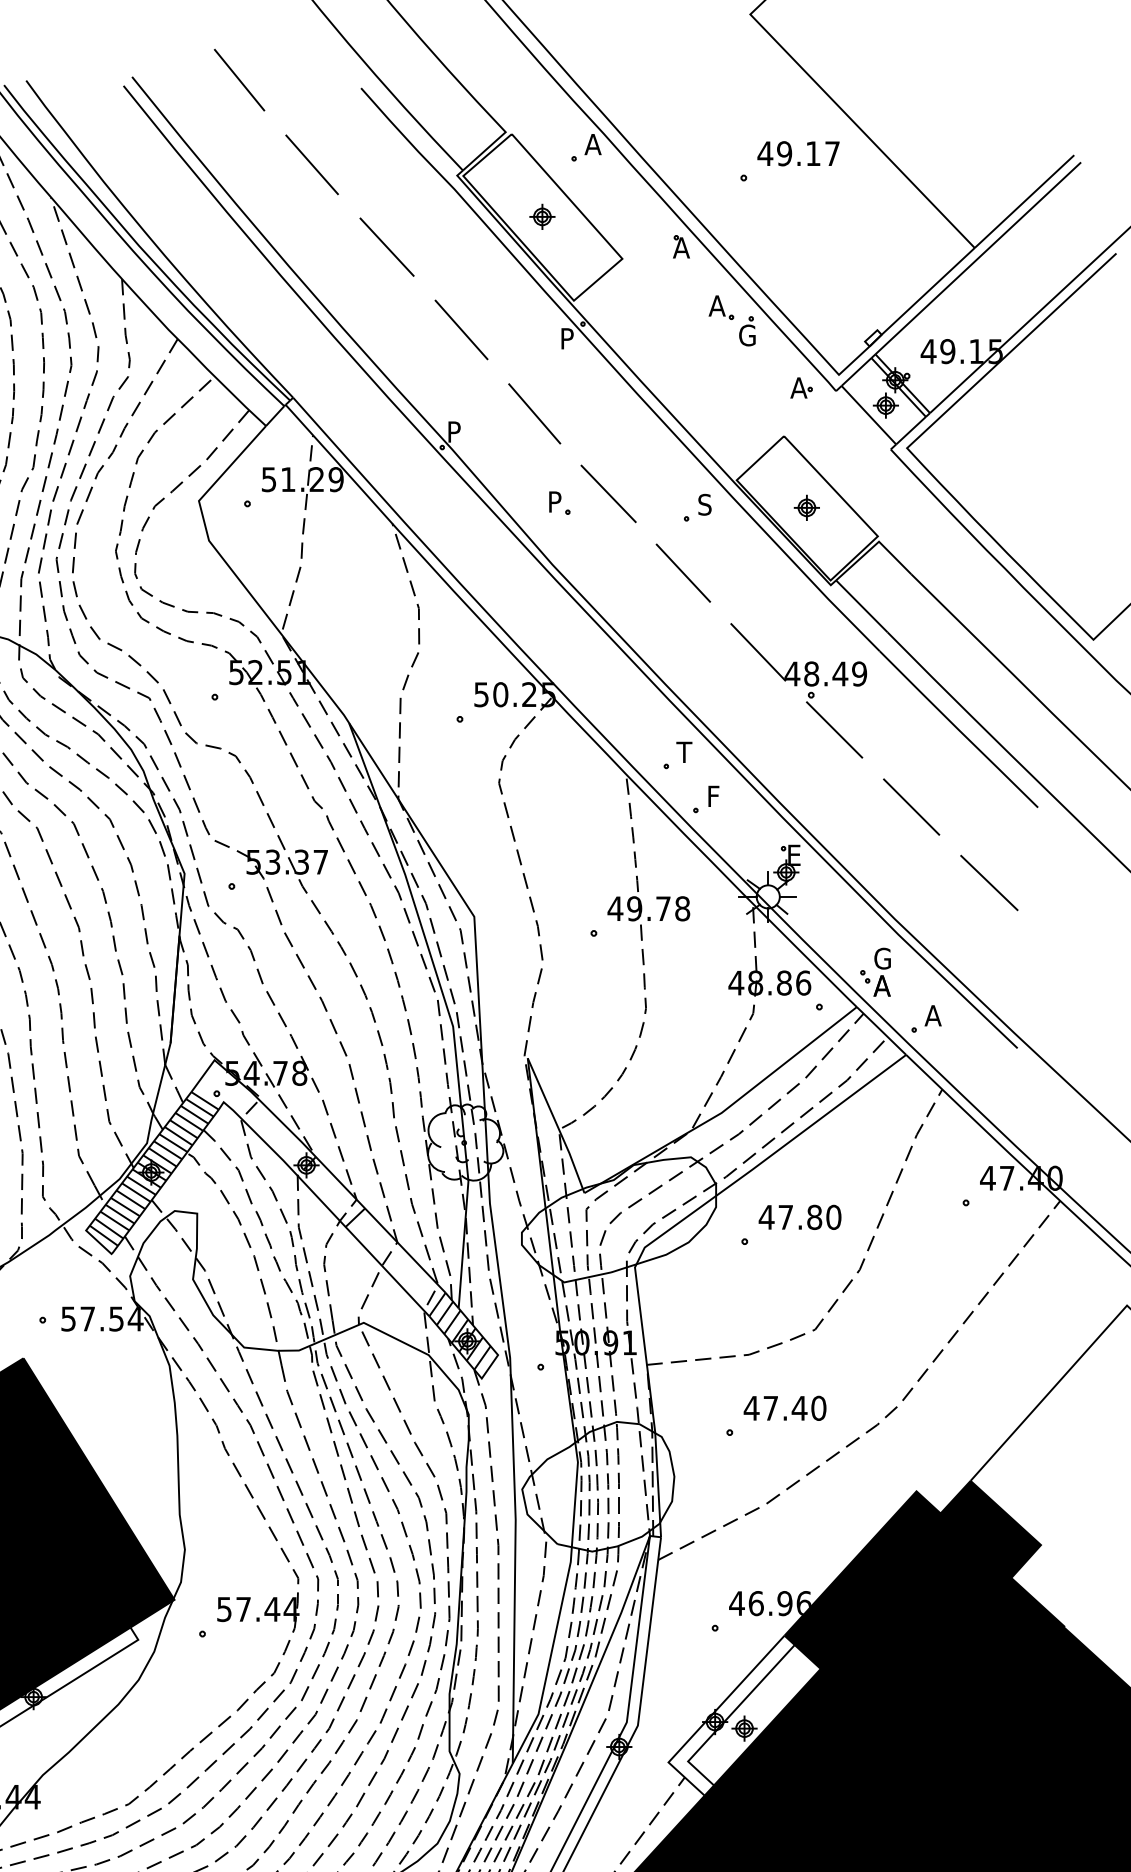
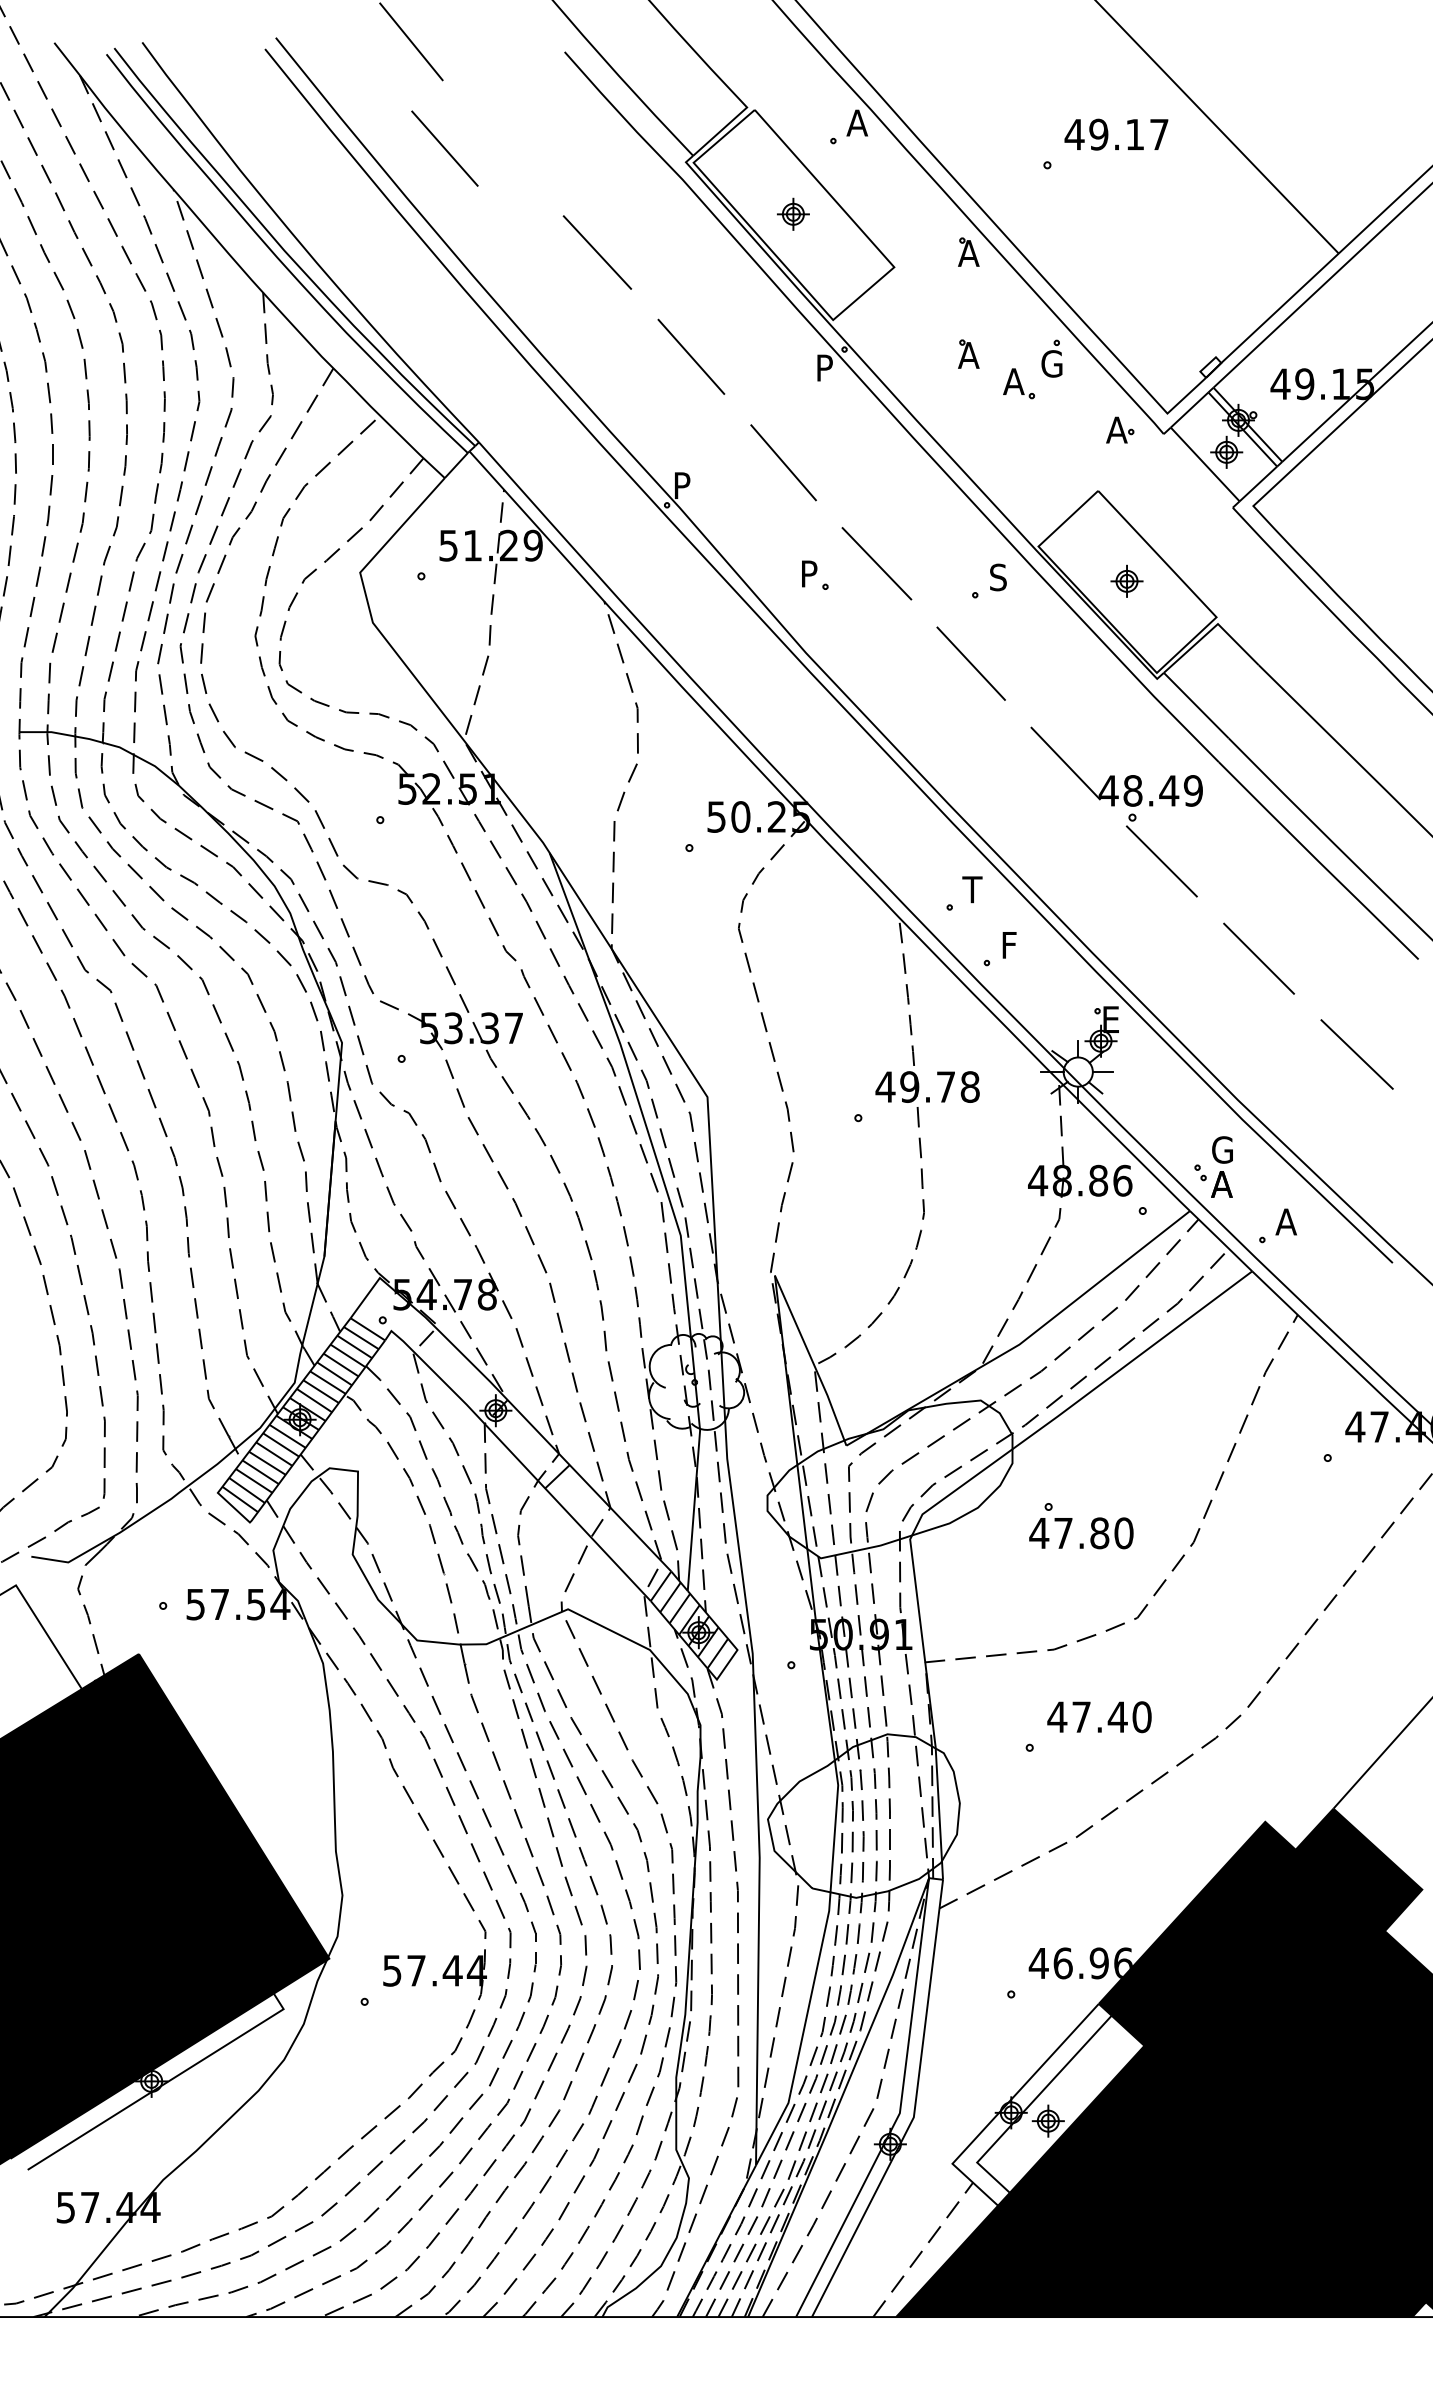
line: (311, 164) -> (444, 148), moved
part: (720, 307) -> (1018, 383), moved
part: (681, 327) -> (968, 353), added
text: (800, 1217) -> (1081, 1533), moved

